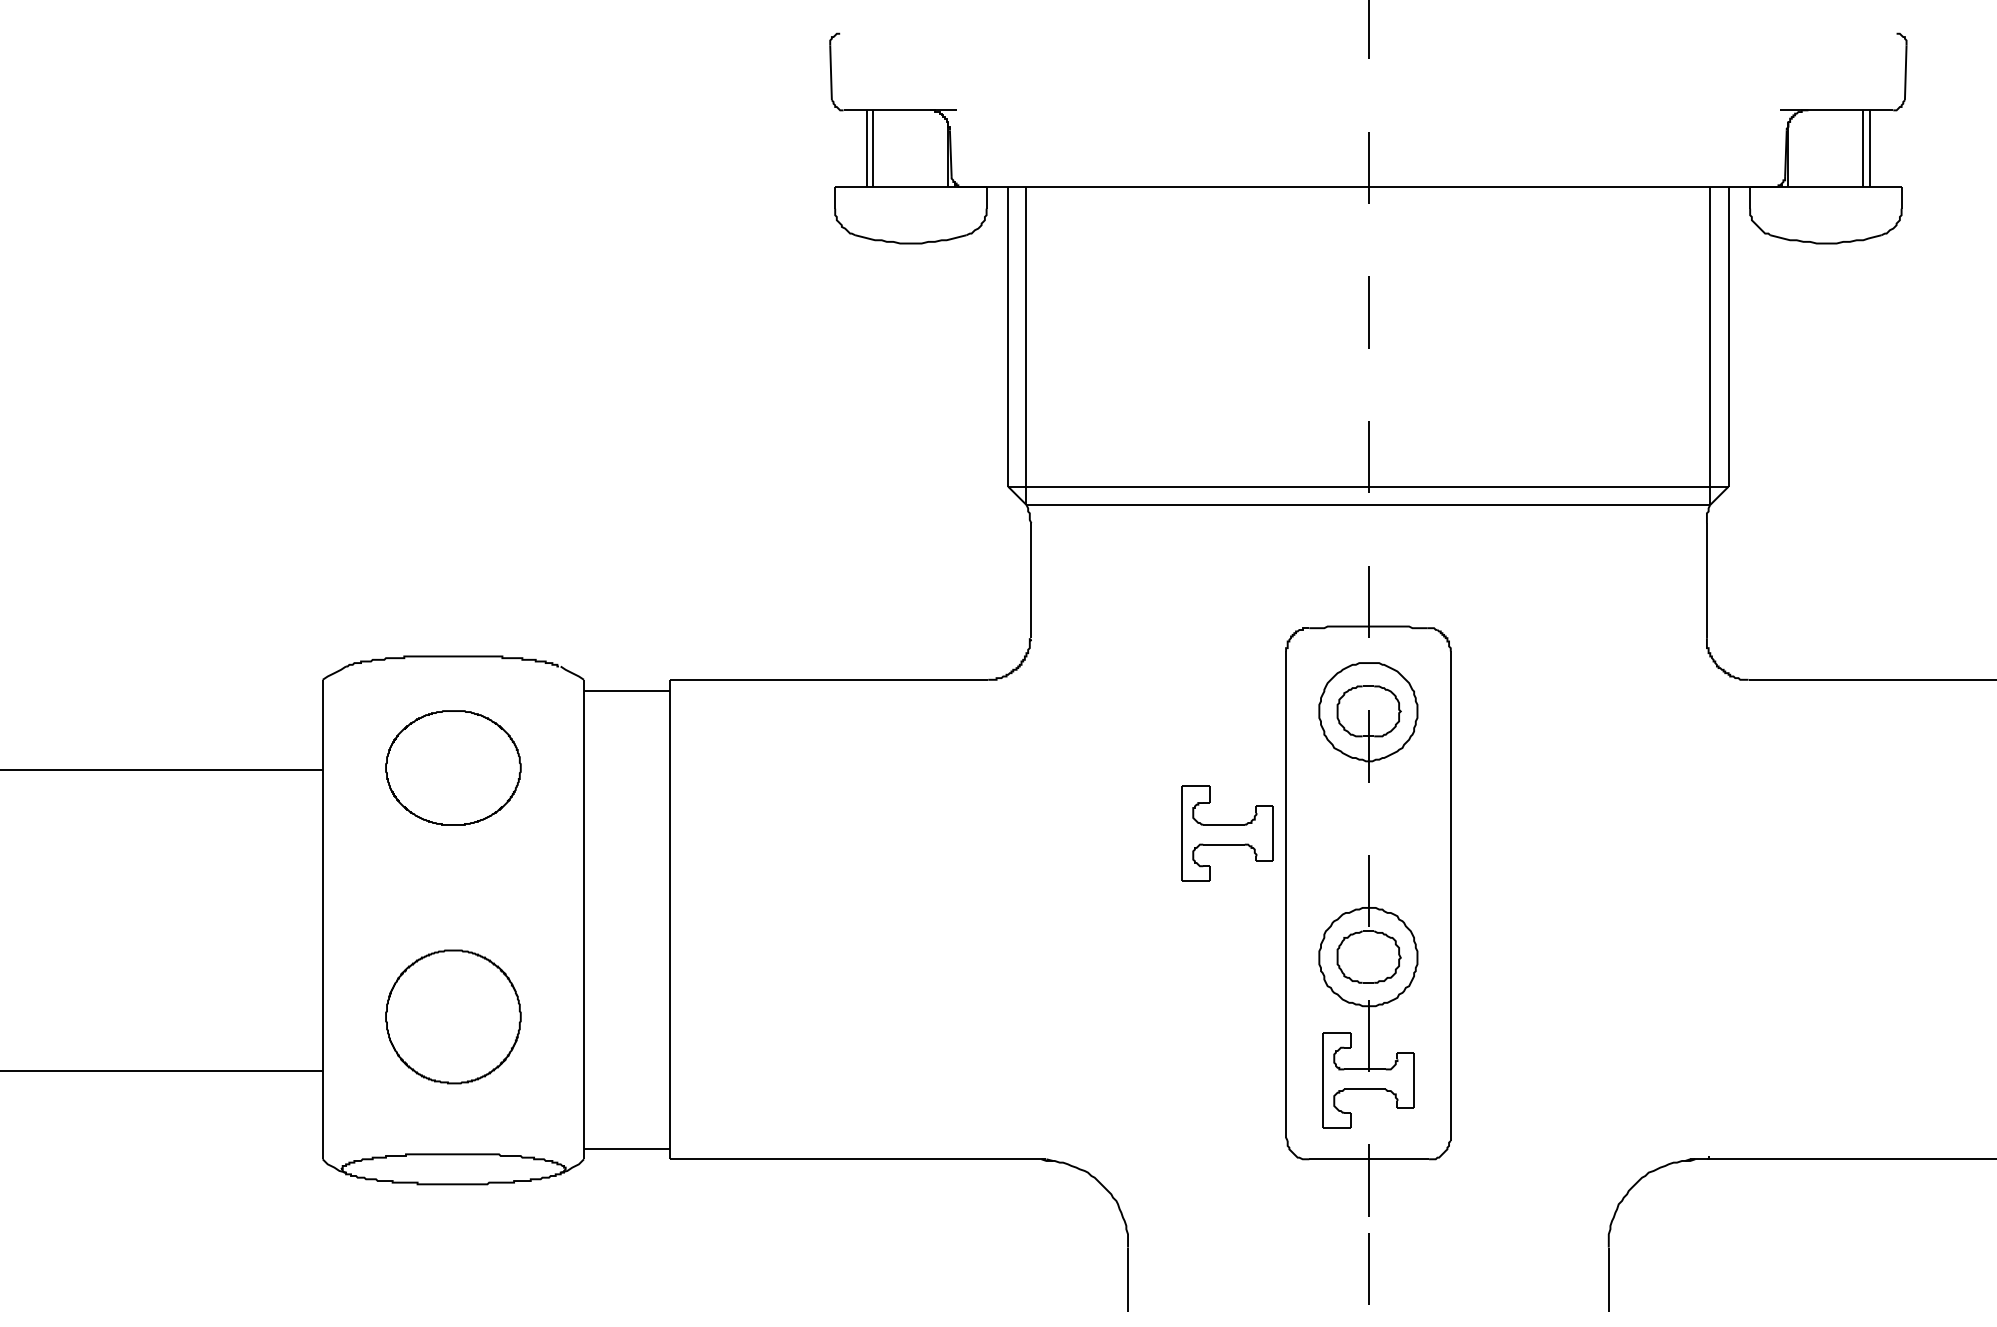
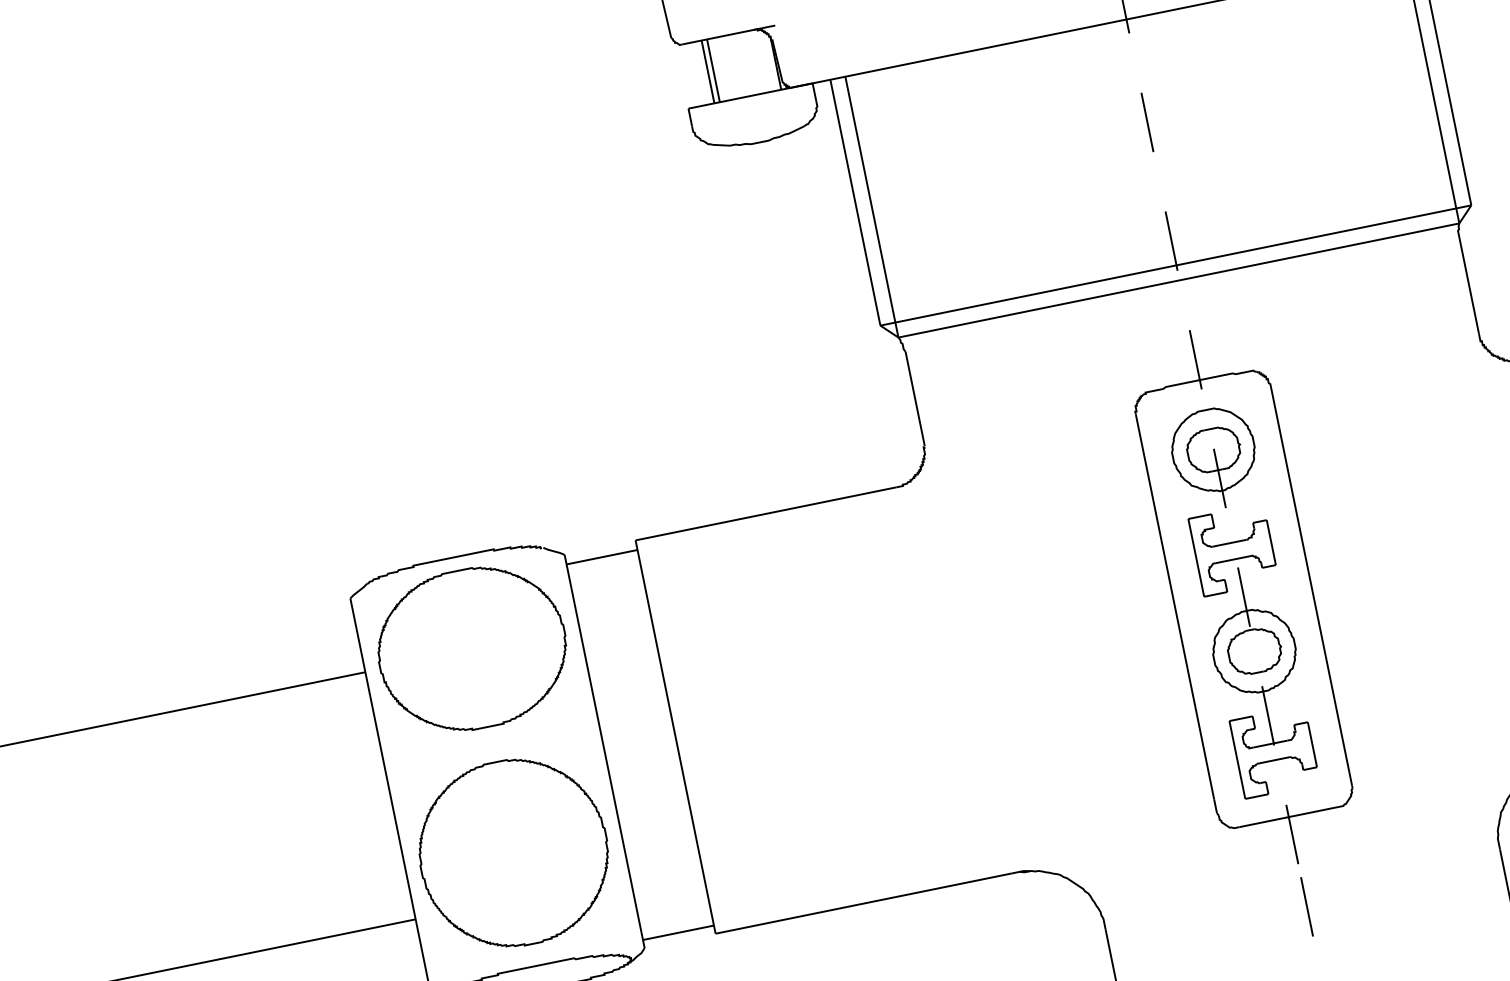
part: (453, 767) -> (472, 648), size x1.67
part: (1227, 833) -> (1233, 549), moved
part: (453, 1016) -> (513, 852), size x1.67

